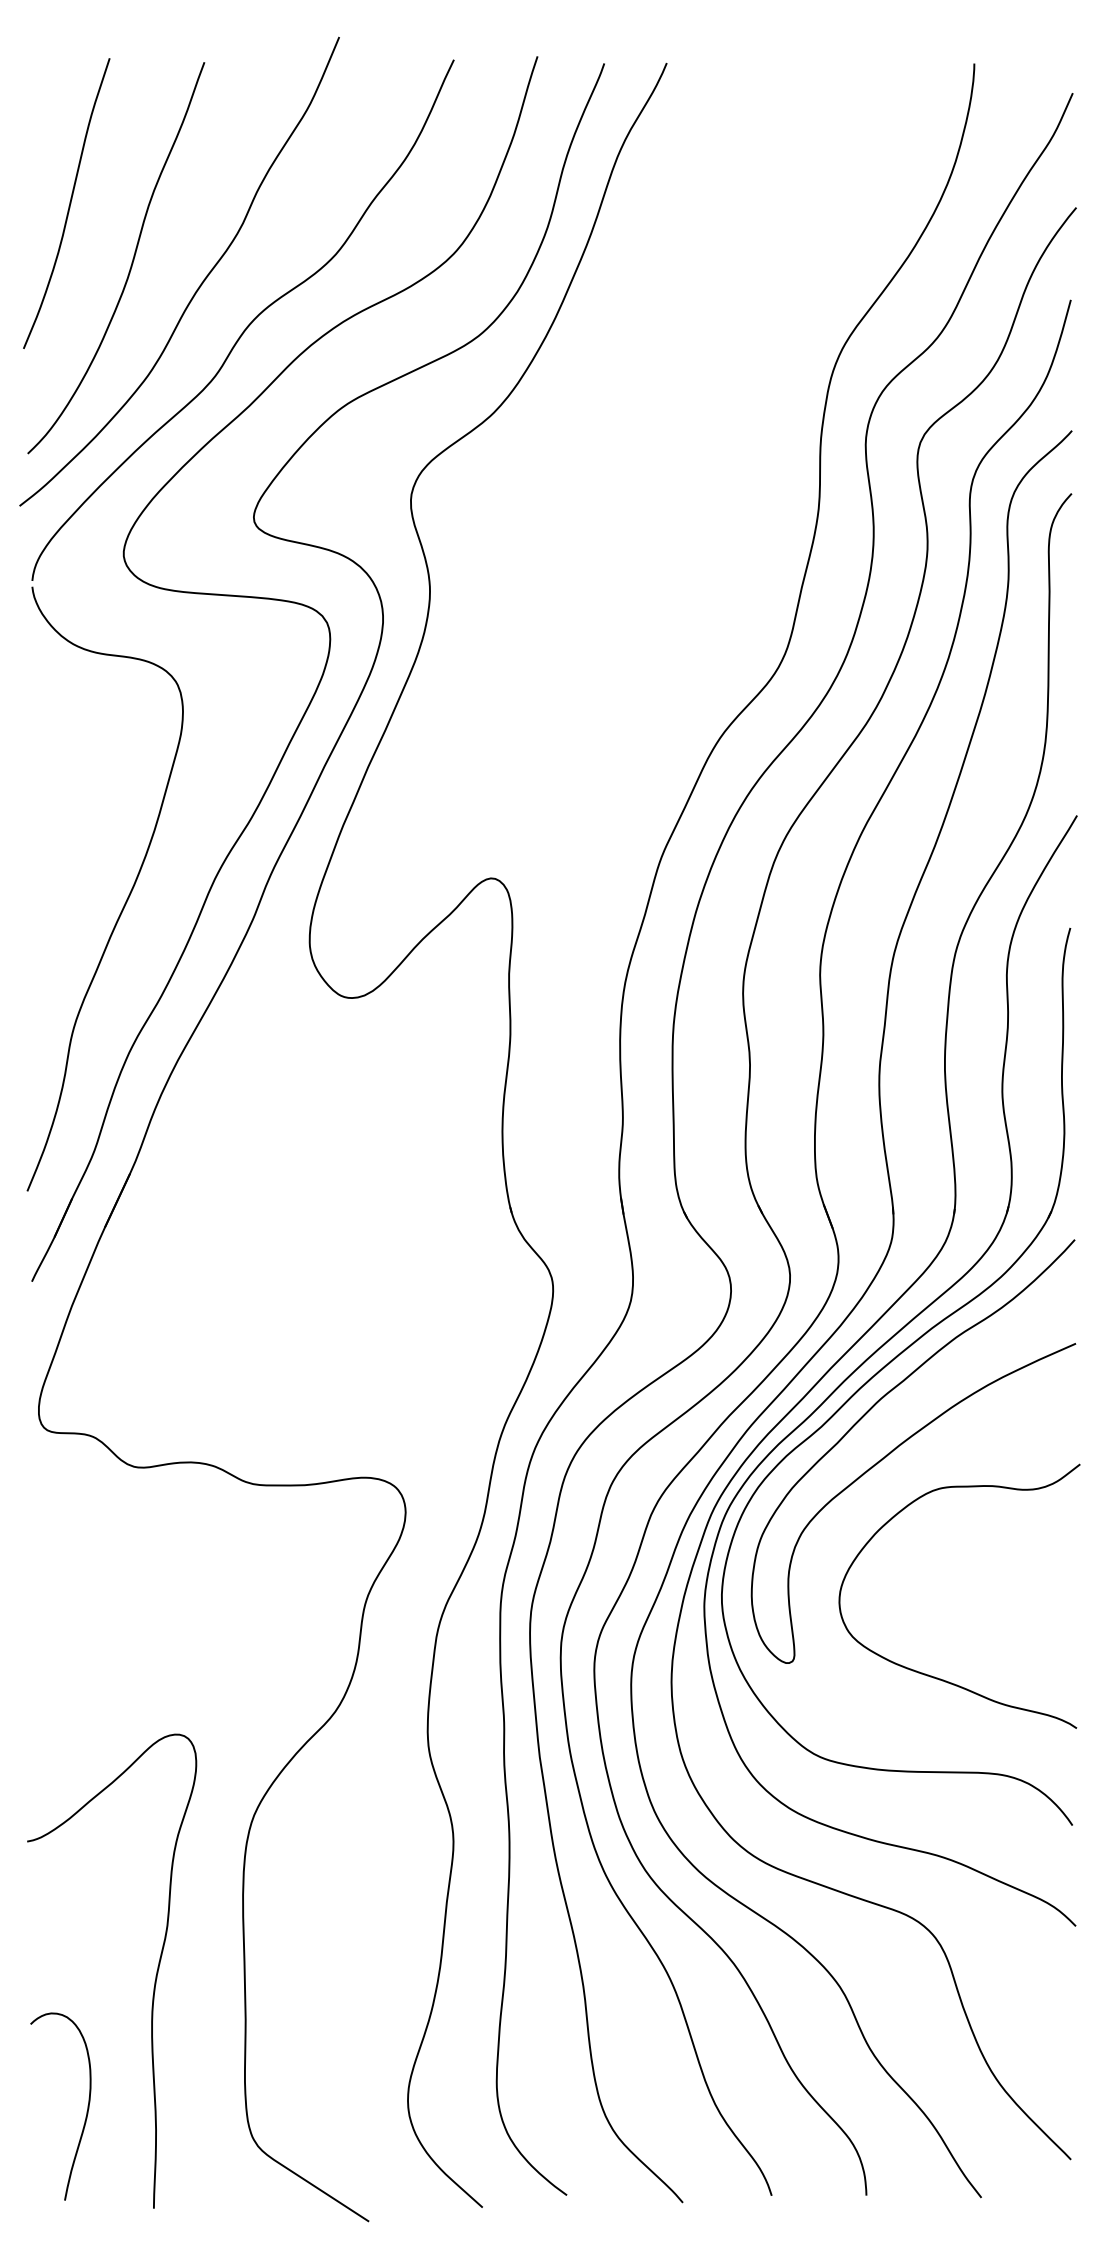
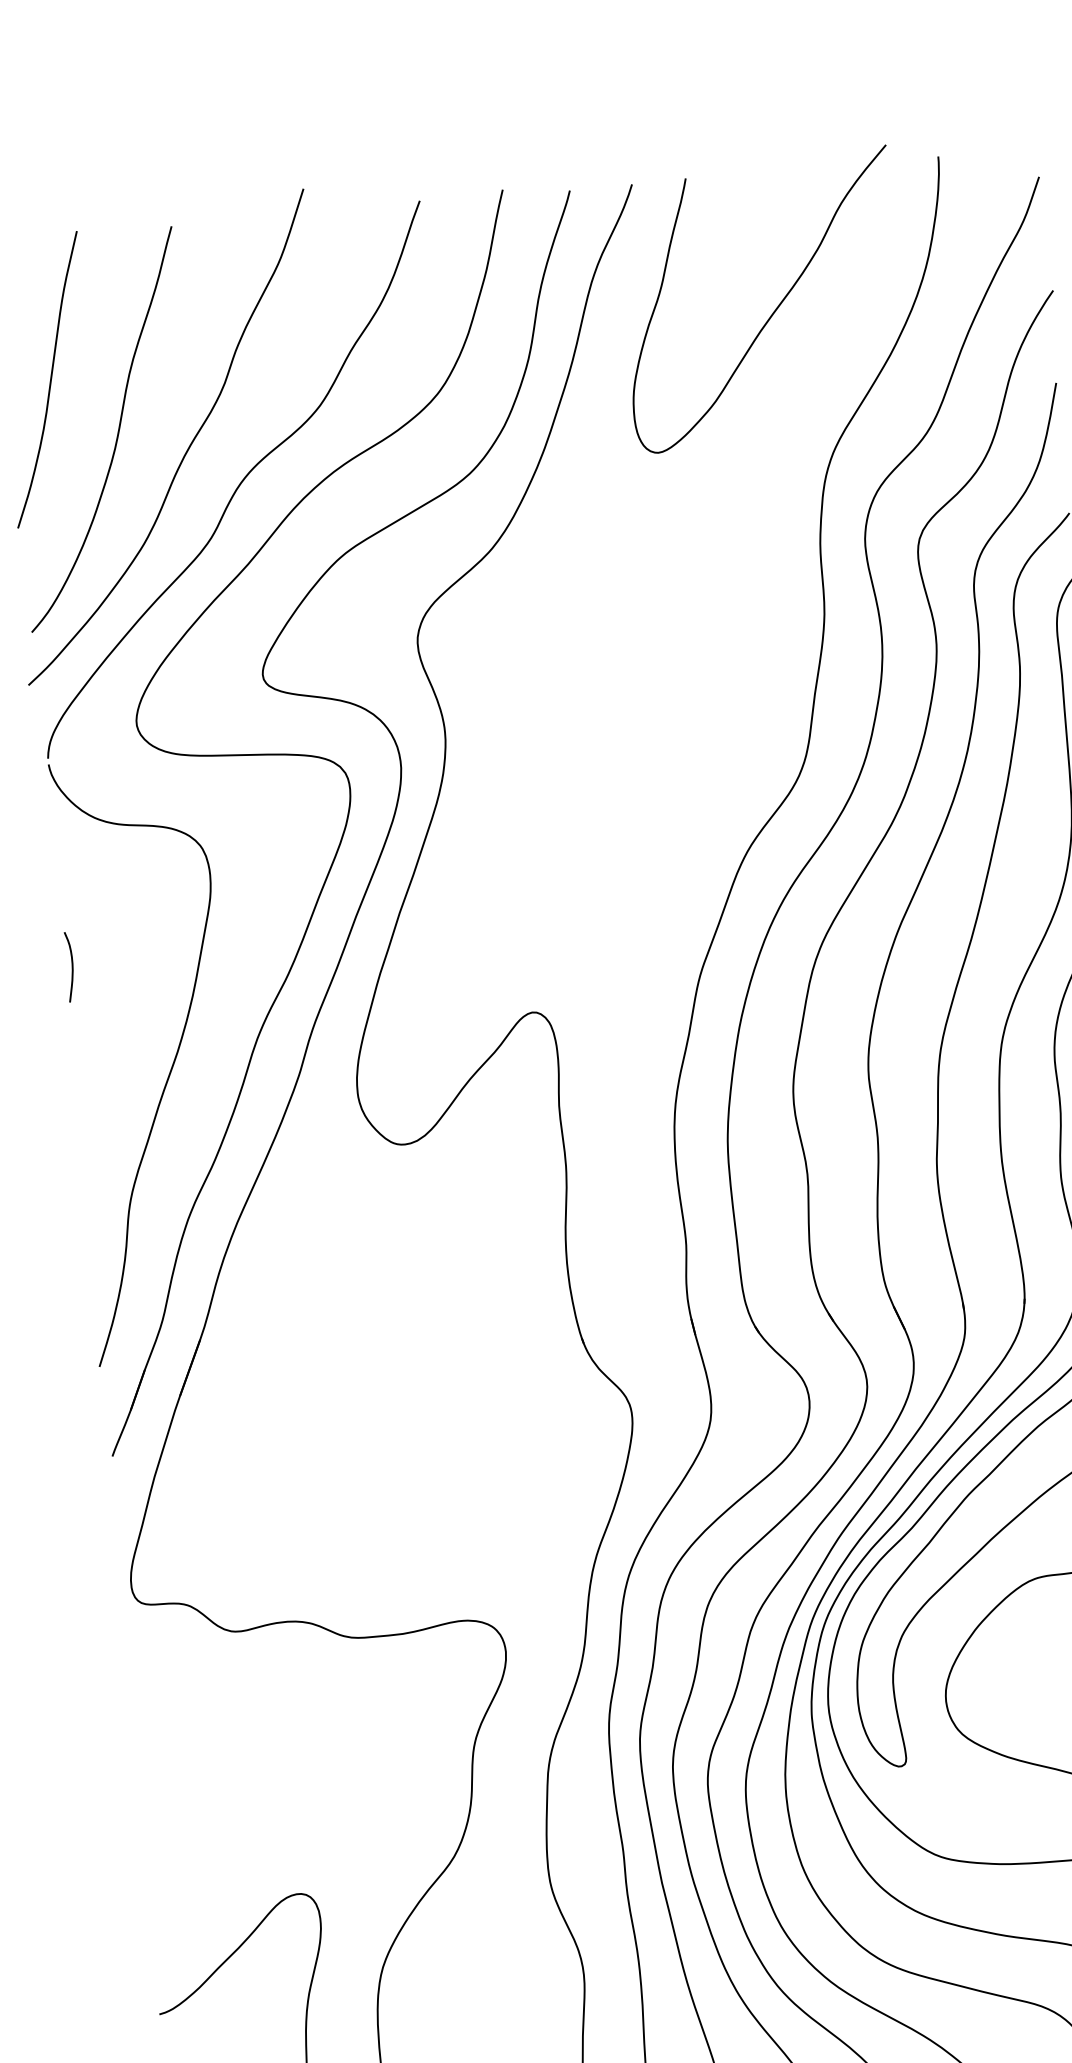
curve: (798, 199) -> (775, 308), added
curve: (36, 790) -> (71, 966), added

